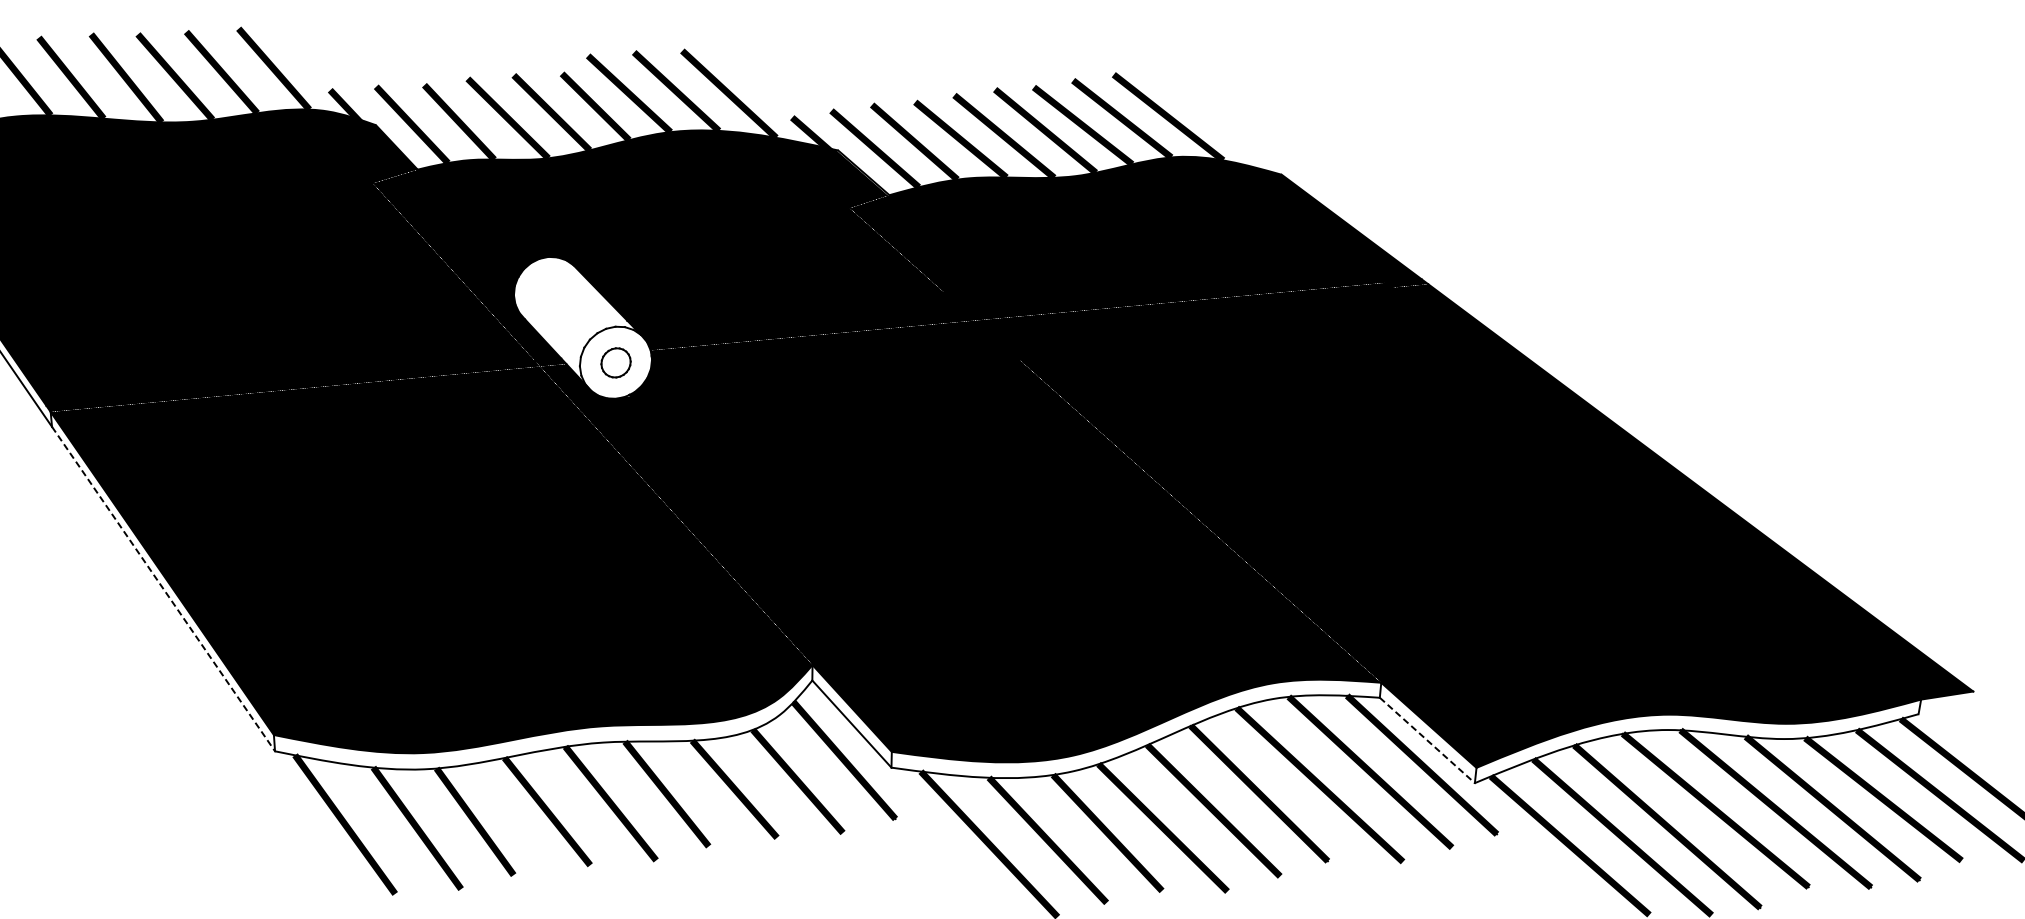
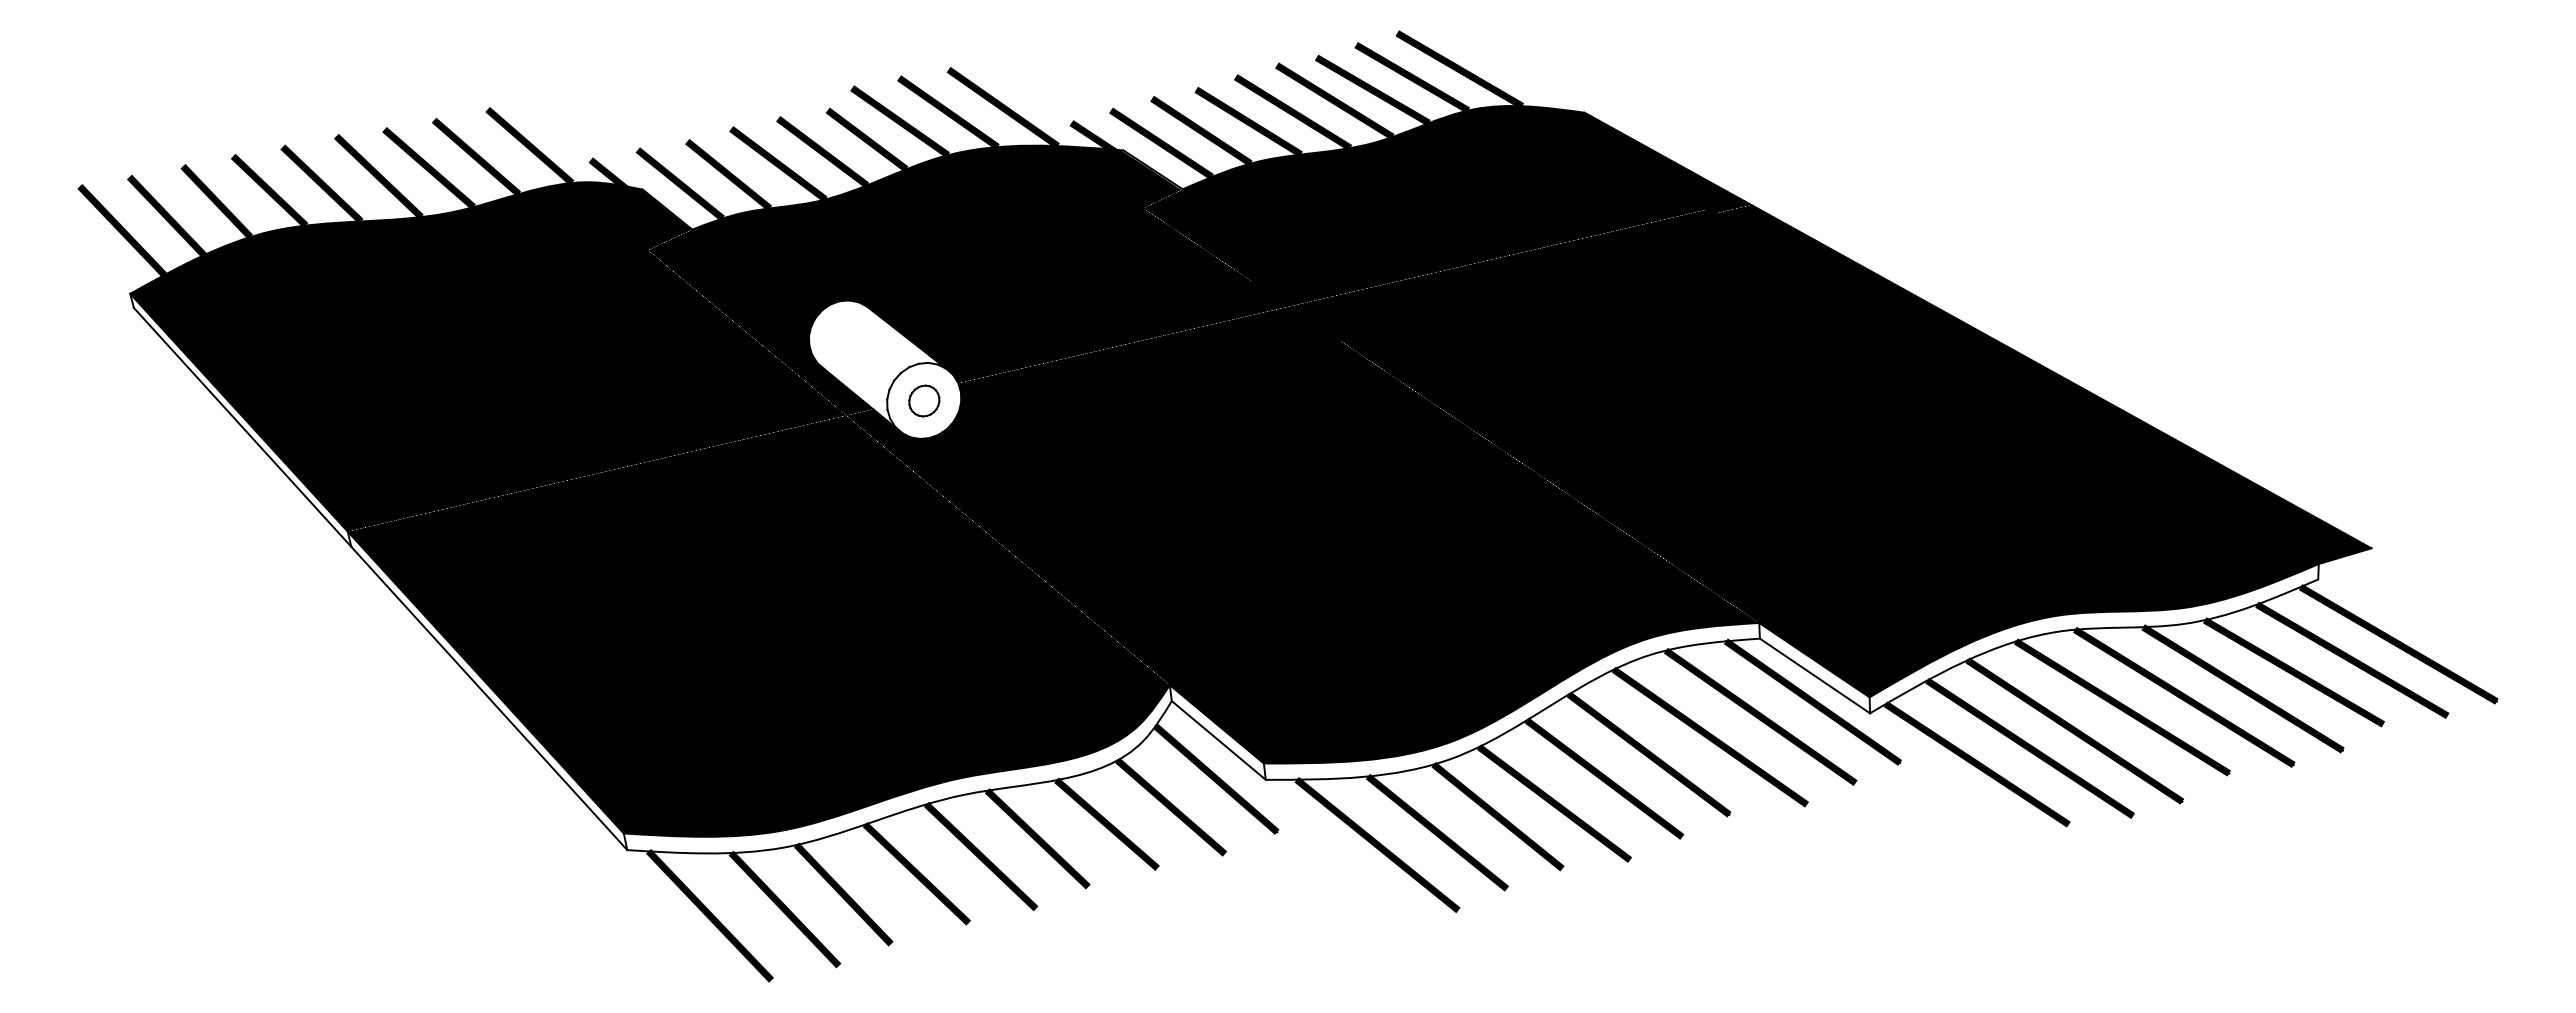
line: (163, 589) -> (489, 698), dashed -> solid
line: (1426, 740) -> (1814, 676), dashed -> solid

